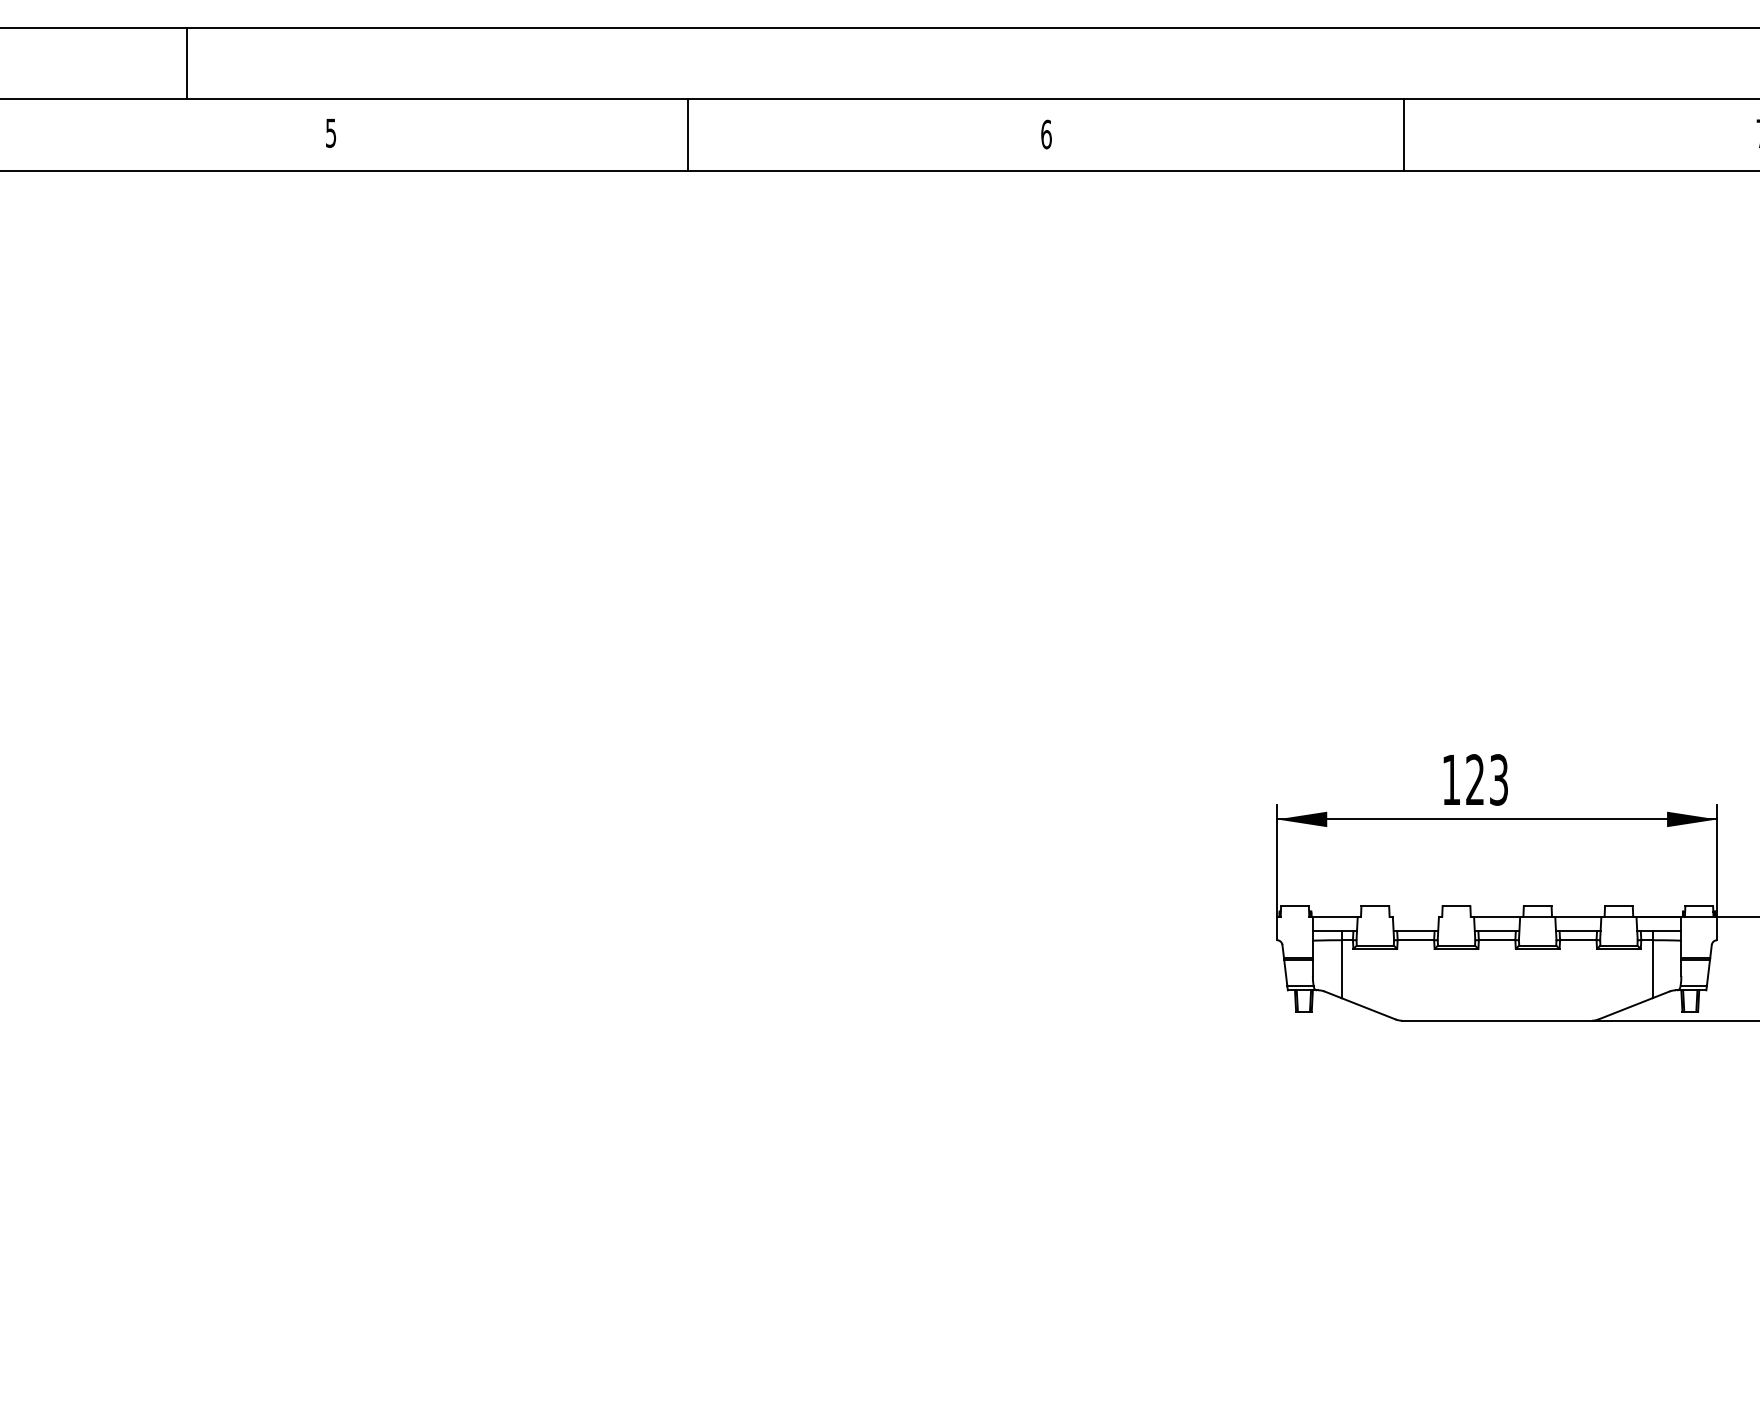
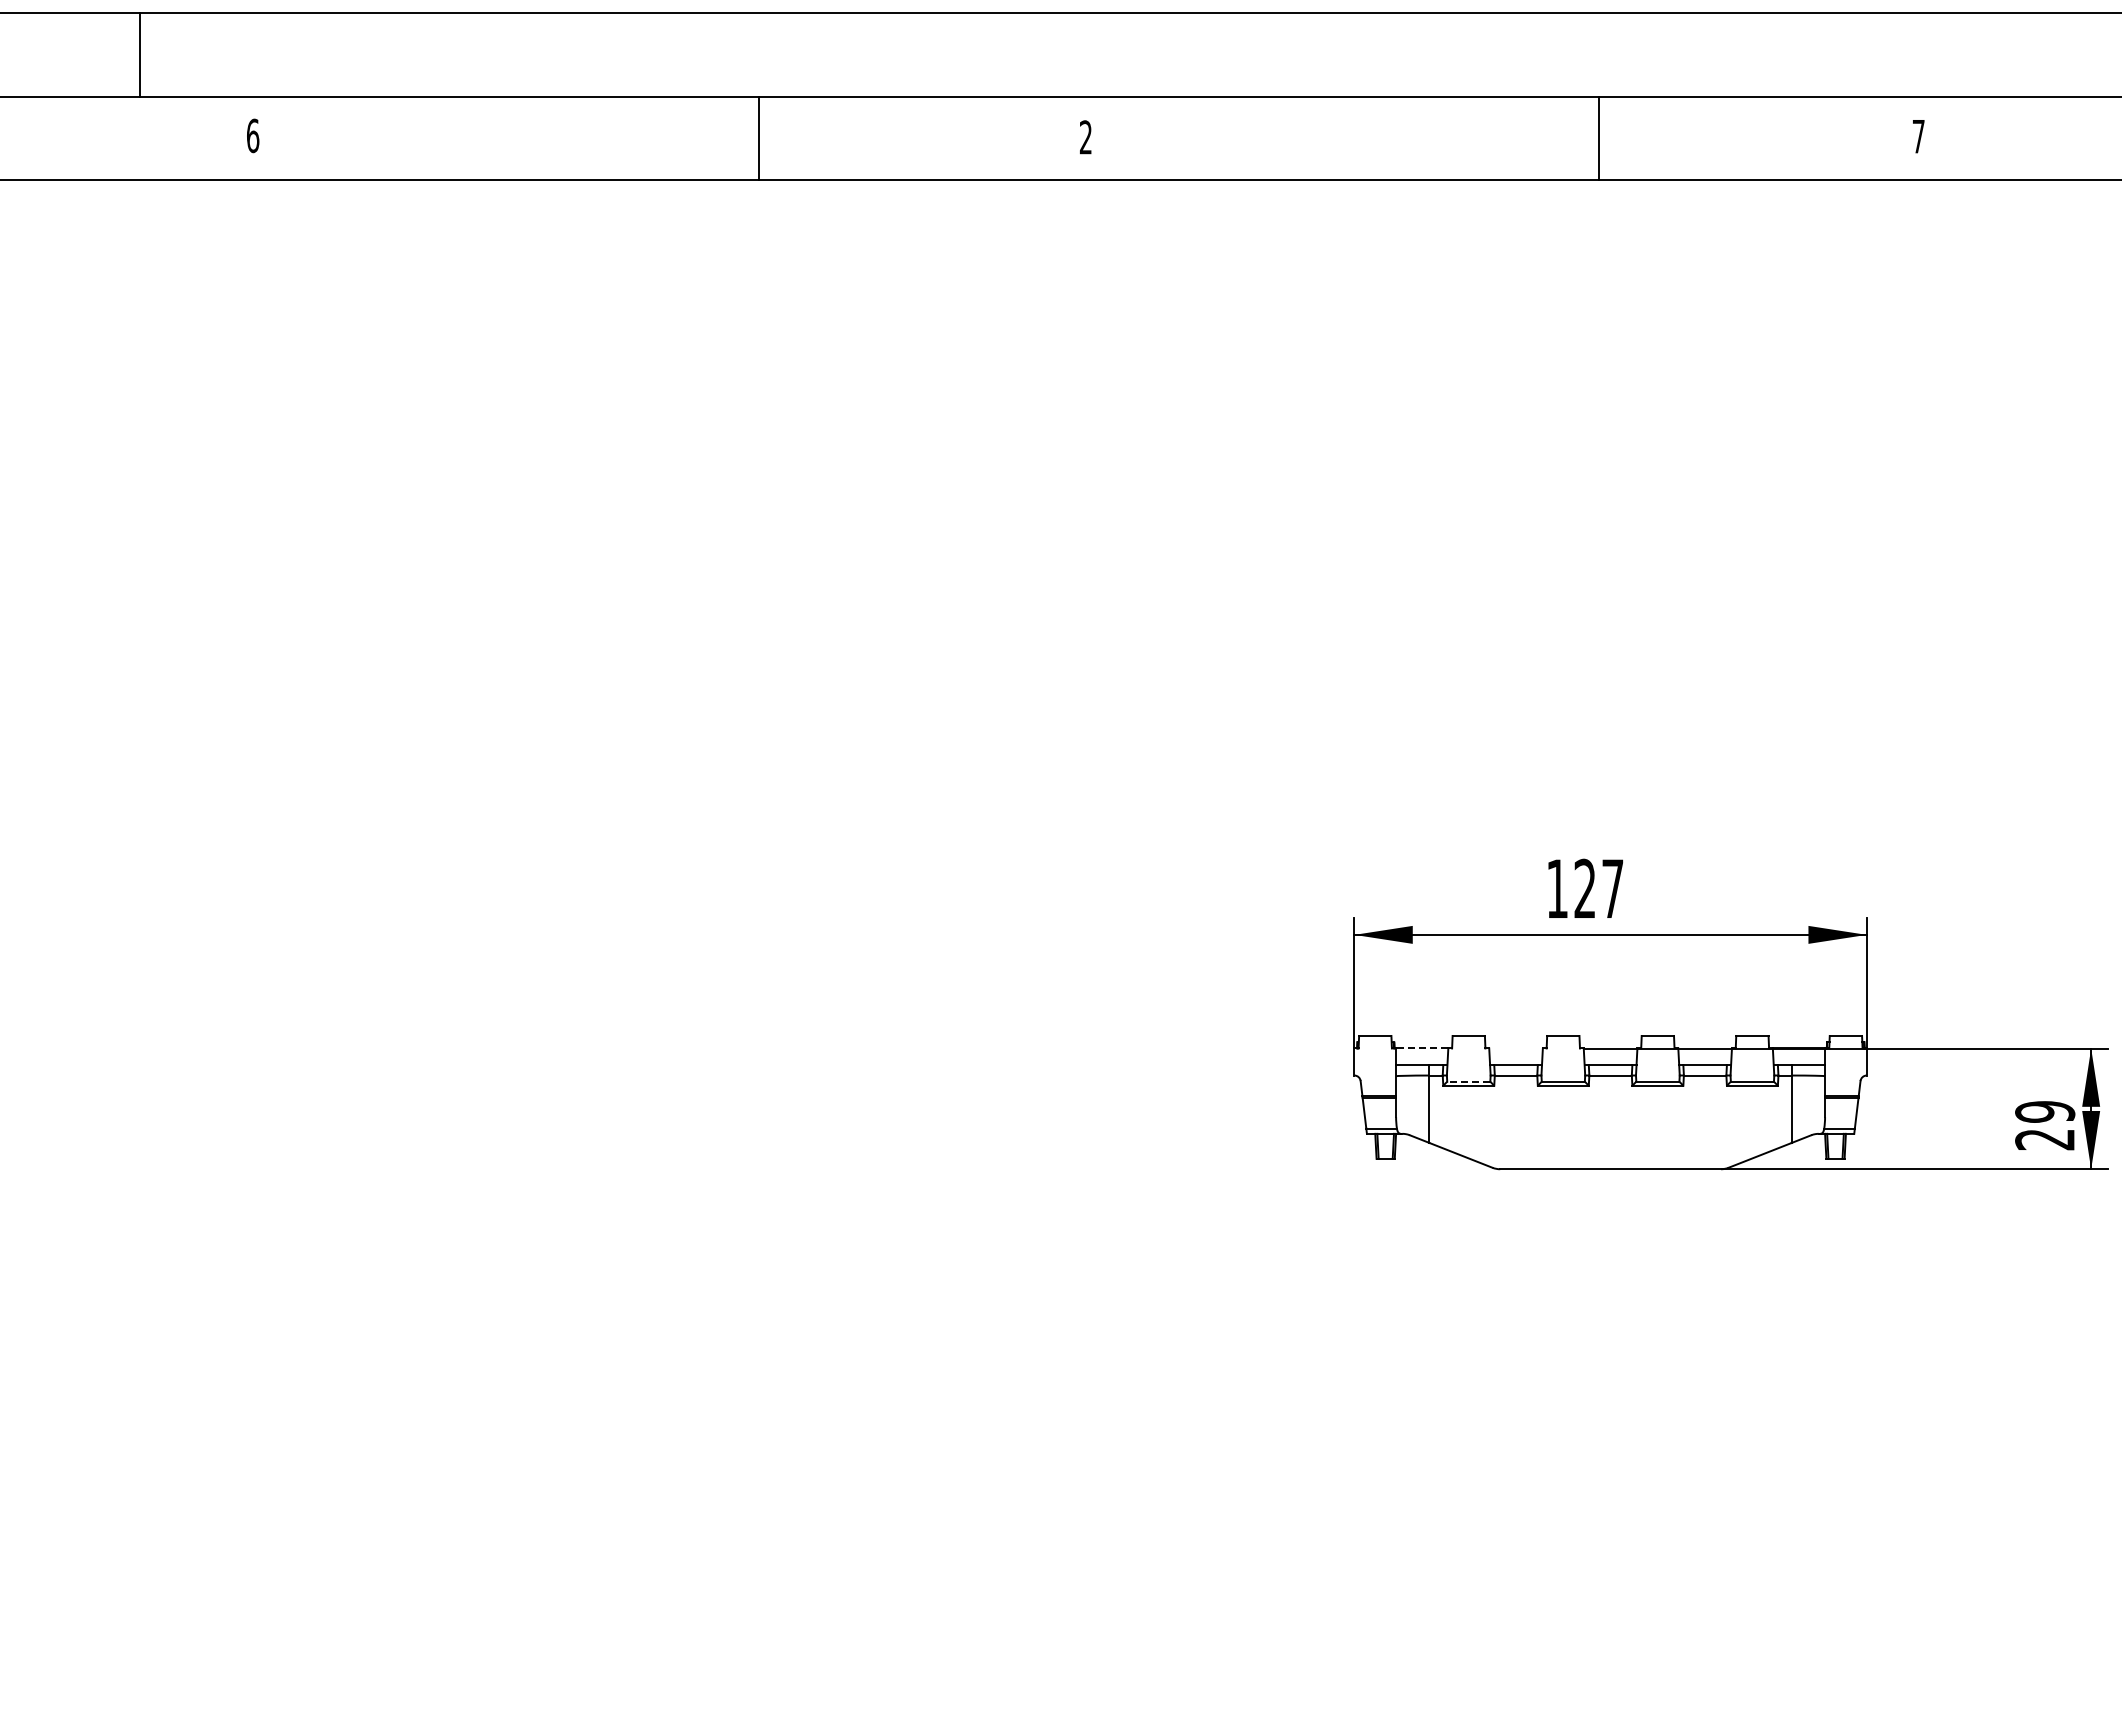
line: (187, 63) -> (139, 54), moved
text: (331, 132) -> (253, 135), 5 -> 6
line: (687, 134) -> (758, 137), moved
text: (1046, 134) -> (1085, 137), 6 -> 2
line: (1403, 134) -> (1598, 137), moved
text: (1498, 779) -> (1612, 888), 123 -> 127
line: (1334, 917) -> (1421, 1048), solid -> dashed
line: (1375, 945) -> (1468, 1081), solid -> dashed

